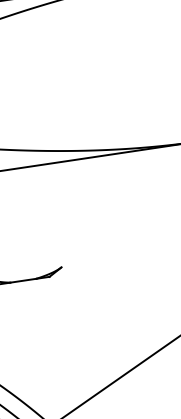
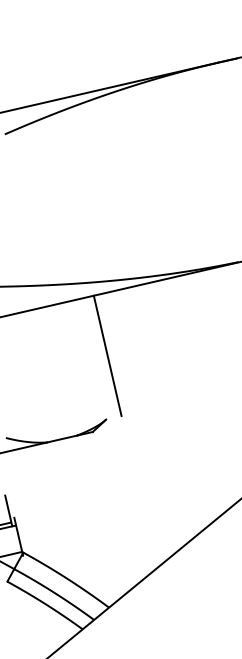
line: (66, 213) -> (107, 355), added

